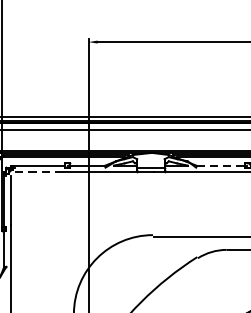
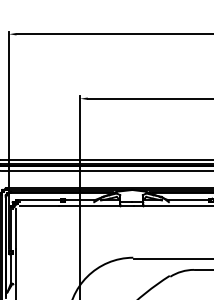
line: (220, 165) -> (188, 200), dashed -> solid
line: (39, 171) -> (39, 205), dashed -> solid

